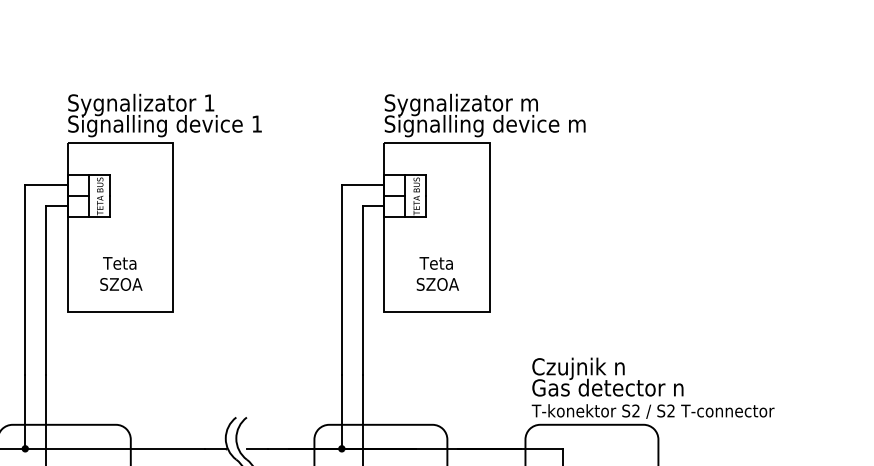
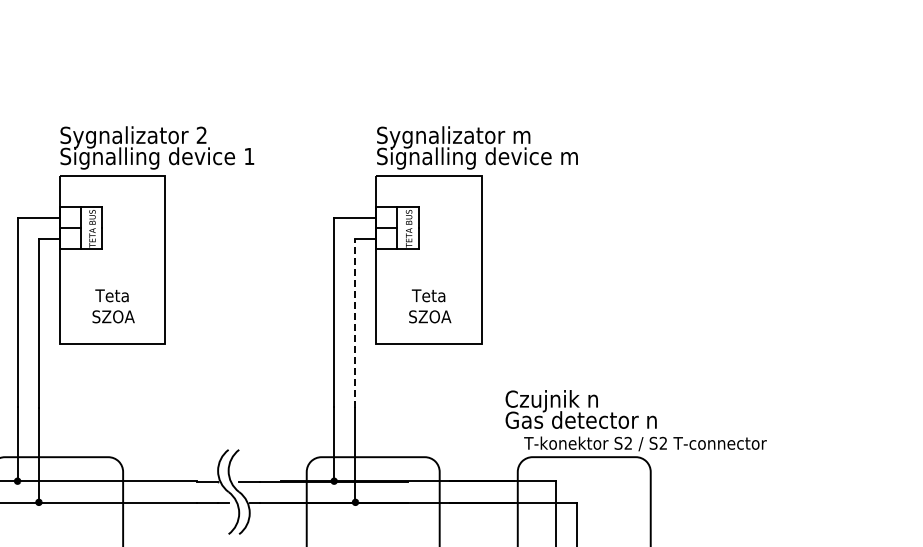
text: (209, 102) -> (201, 134), 1 -> 2
line: (363, 290) -> (355, 322), solid -> dashed
text: (607, 377) -> (580, 409), moved

